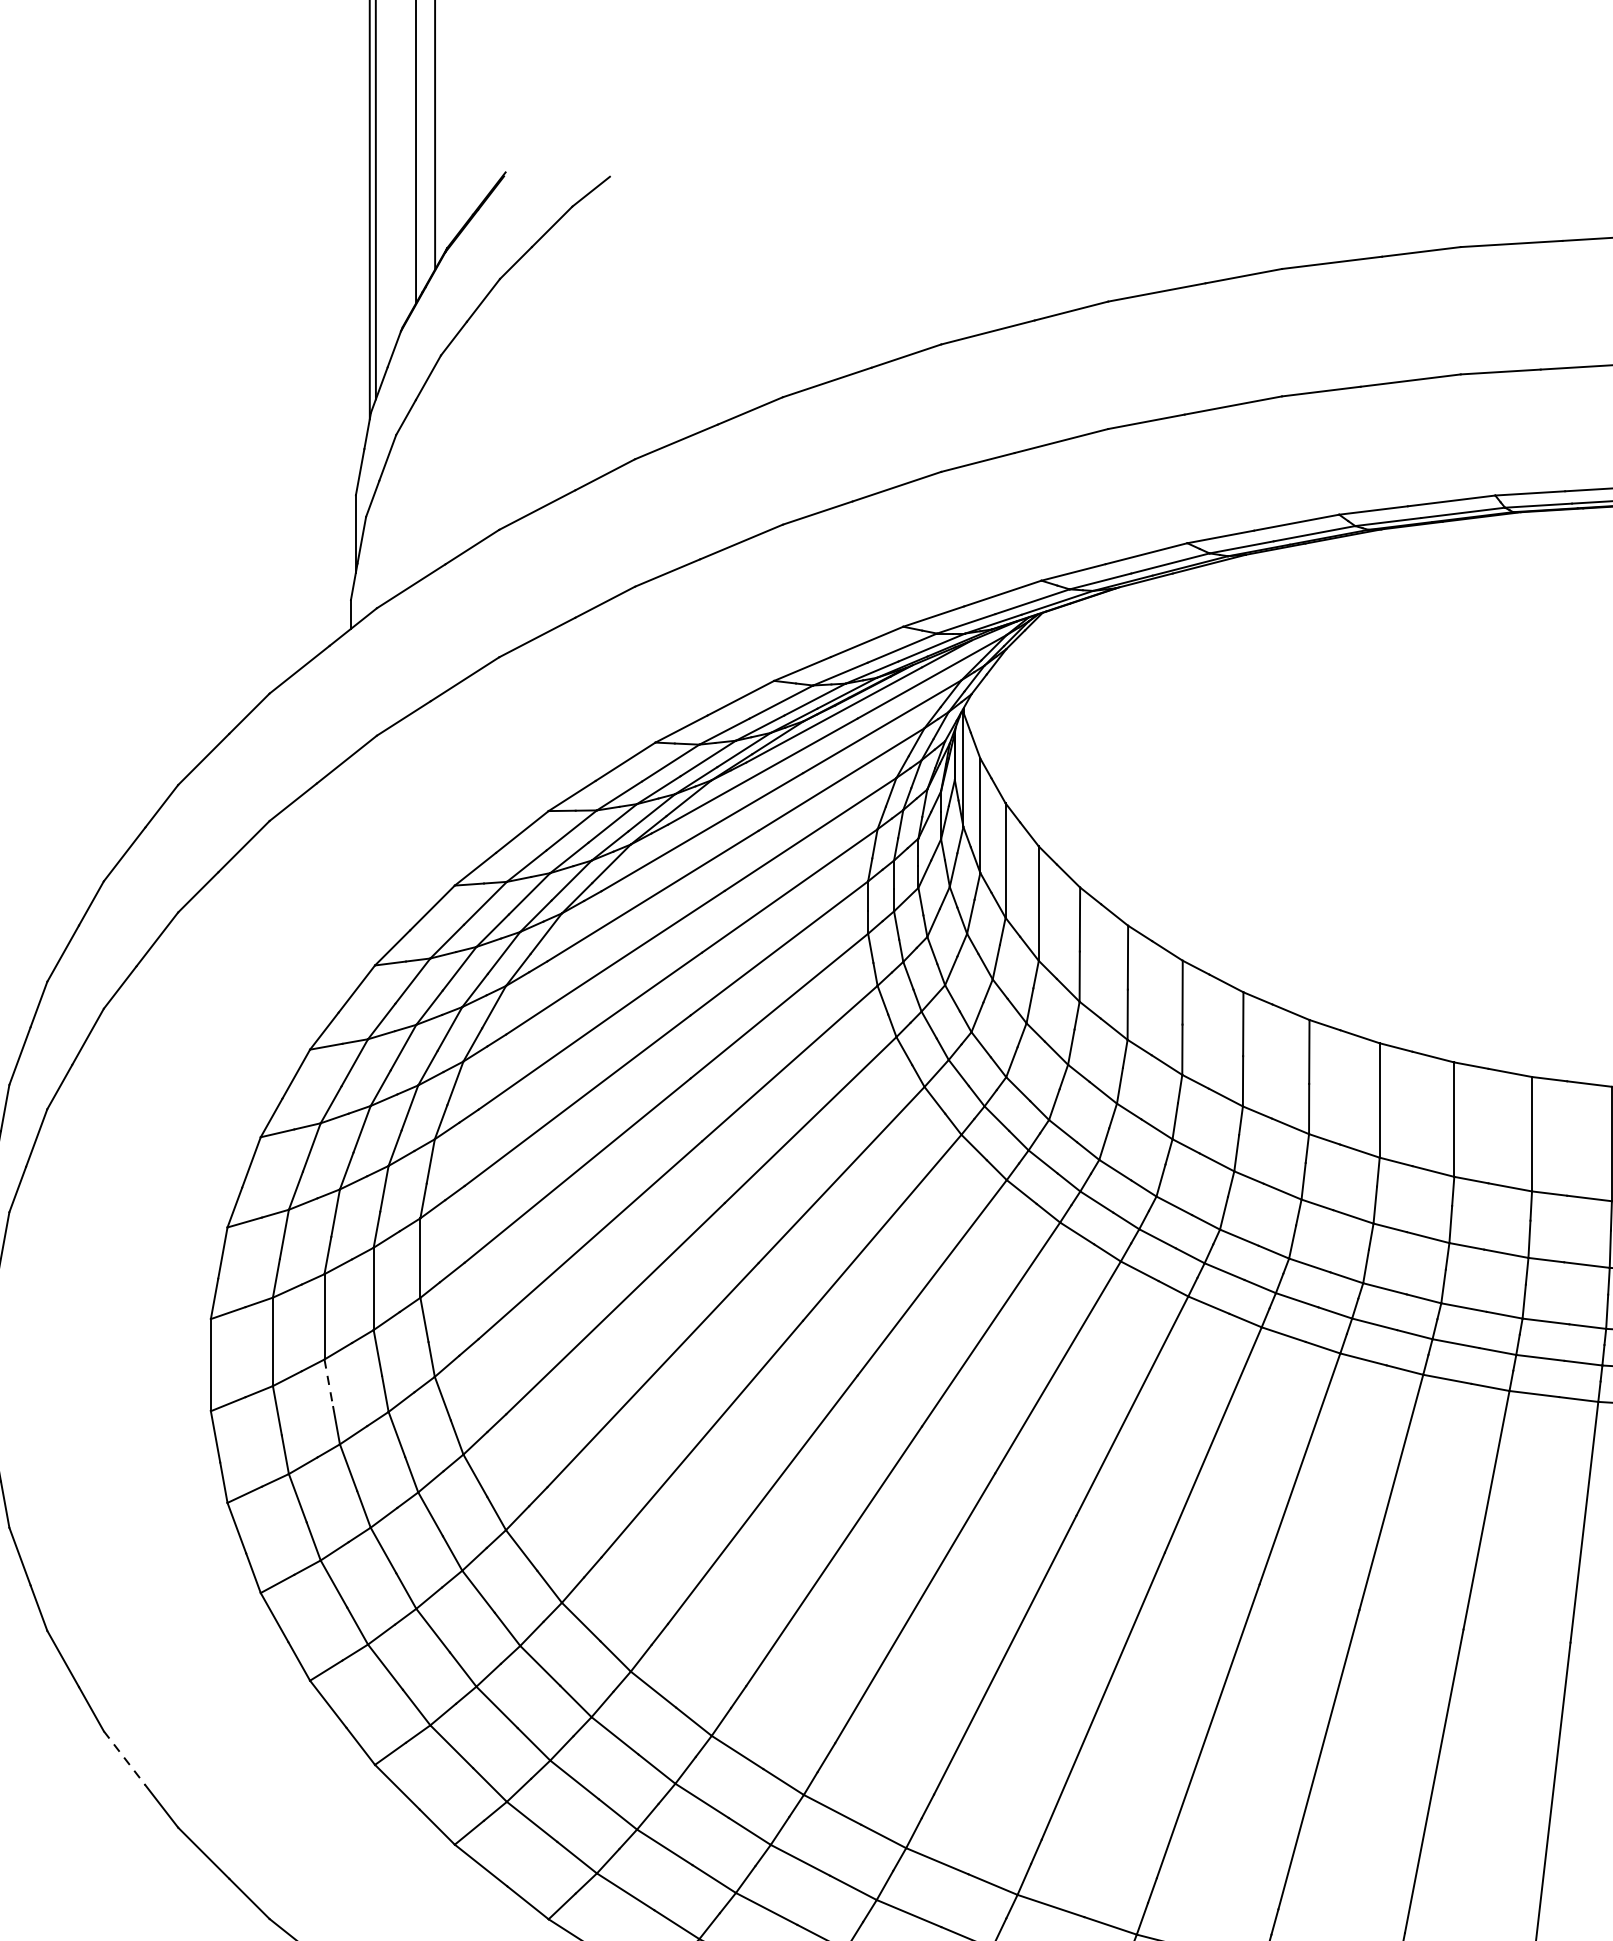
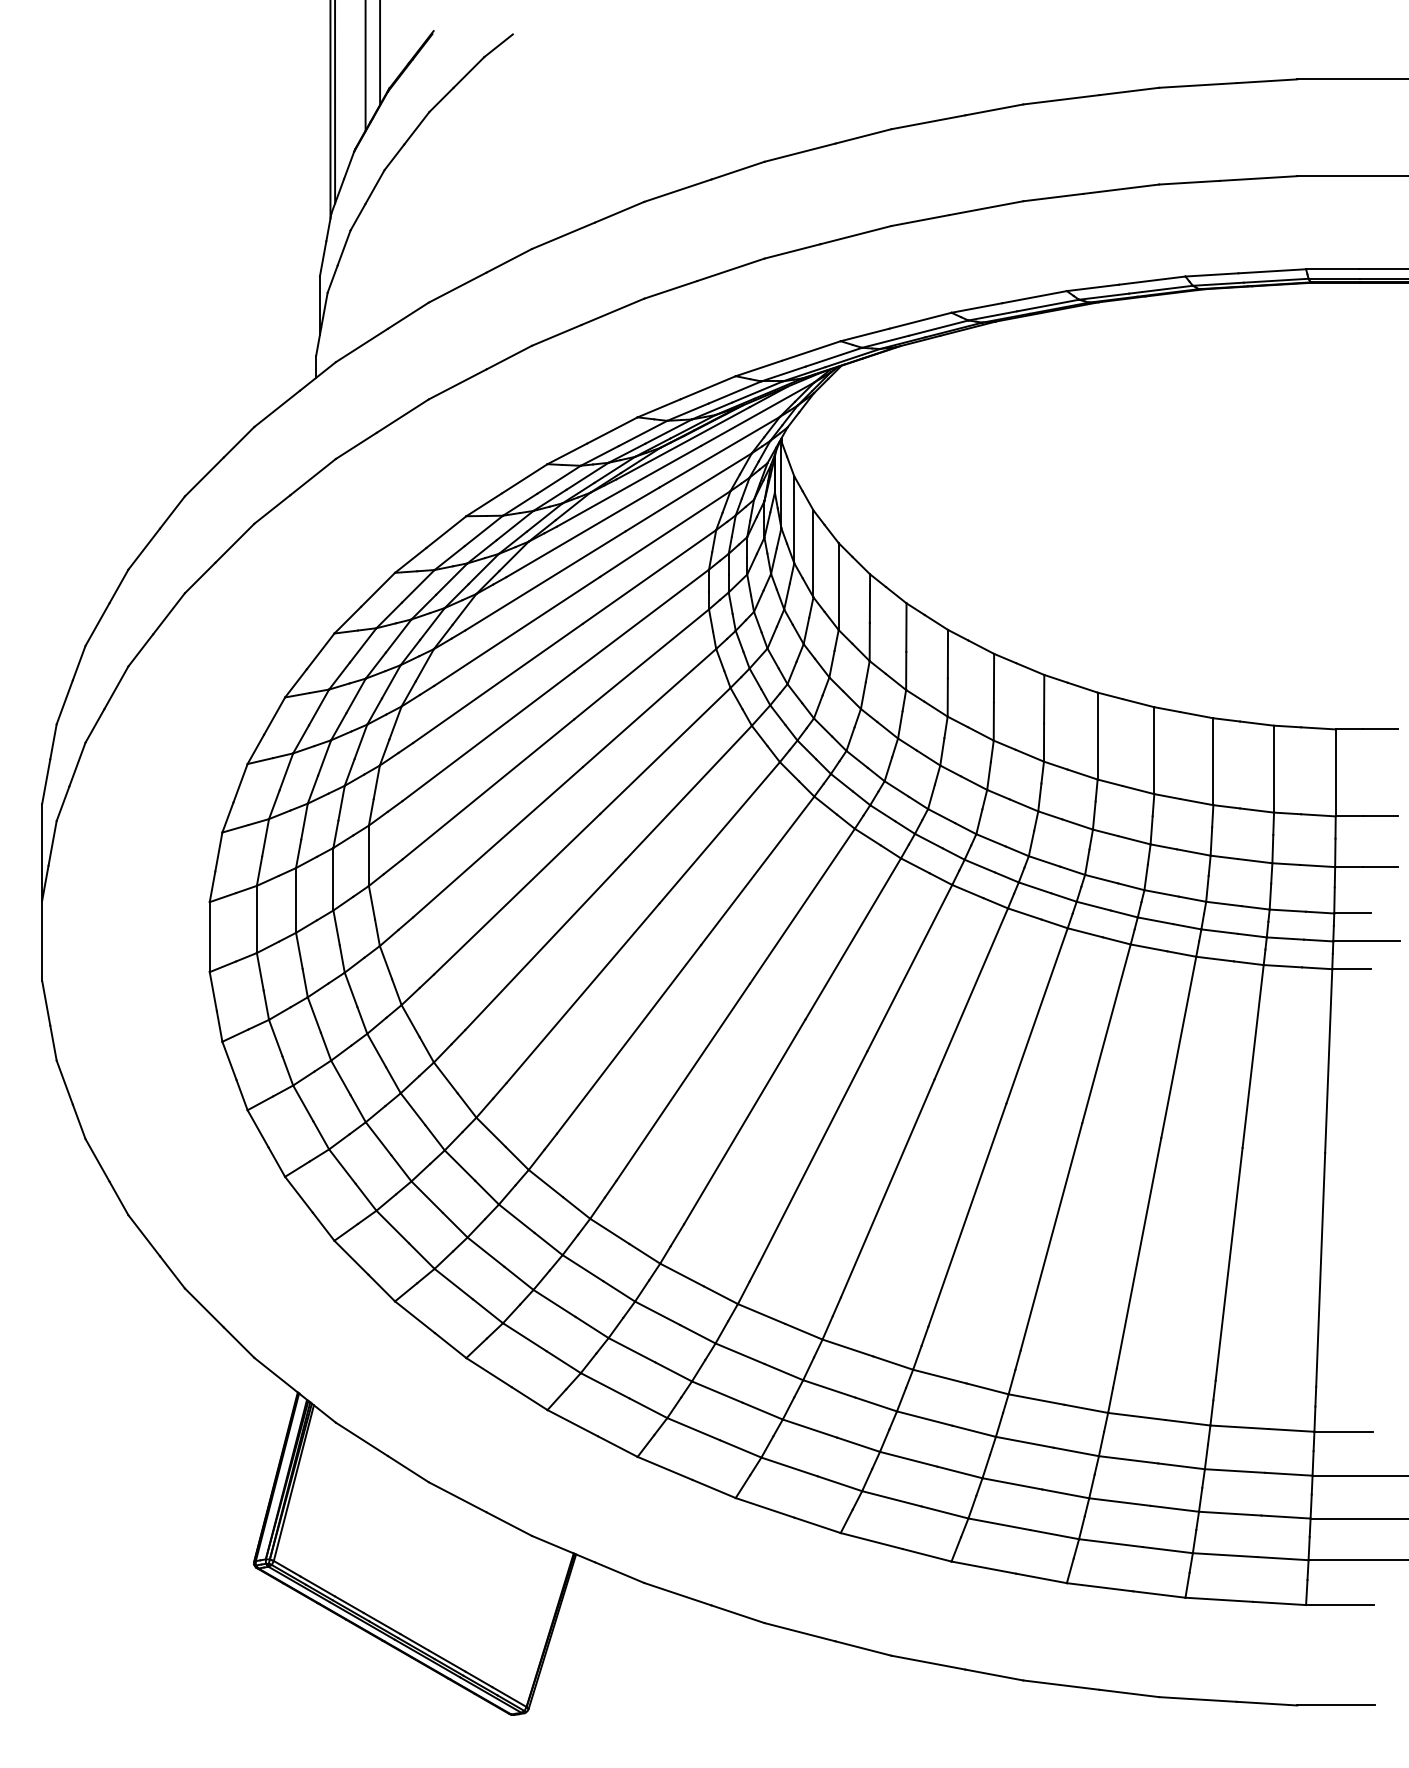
line: (329, 1384) -> (299, 951), dashed -> solid
line: (124, 1757) -> (144, 1235), dashed -> solid

